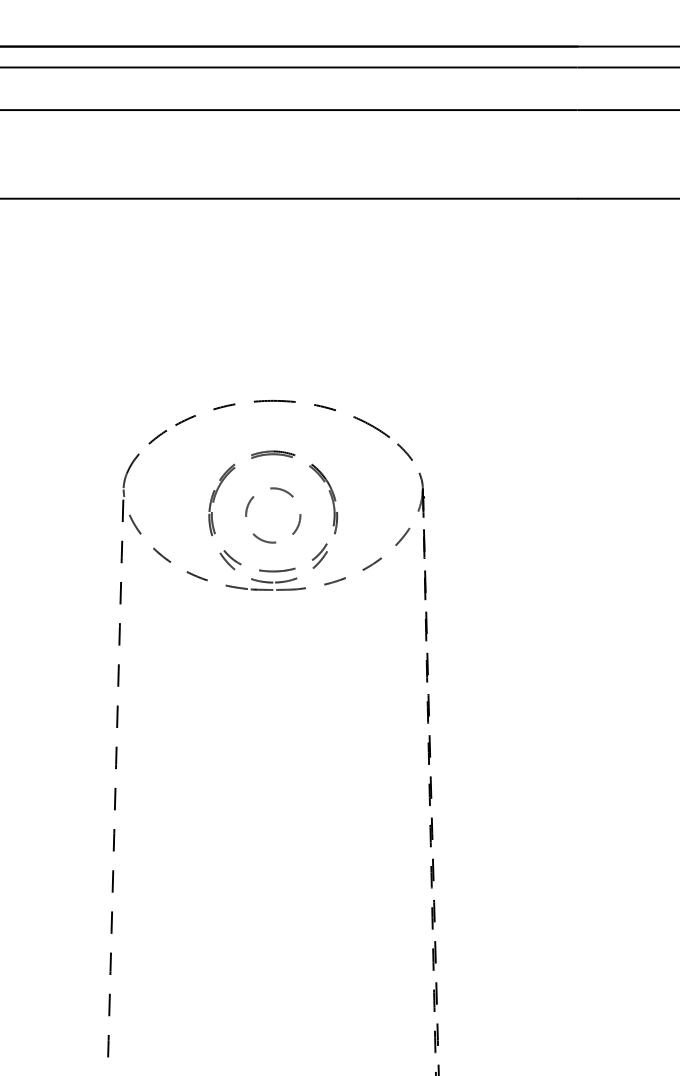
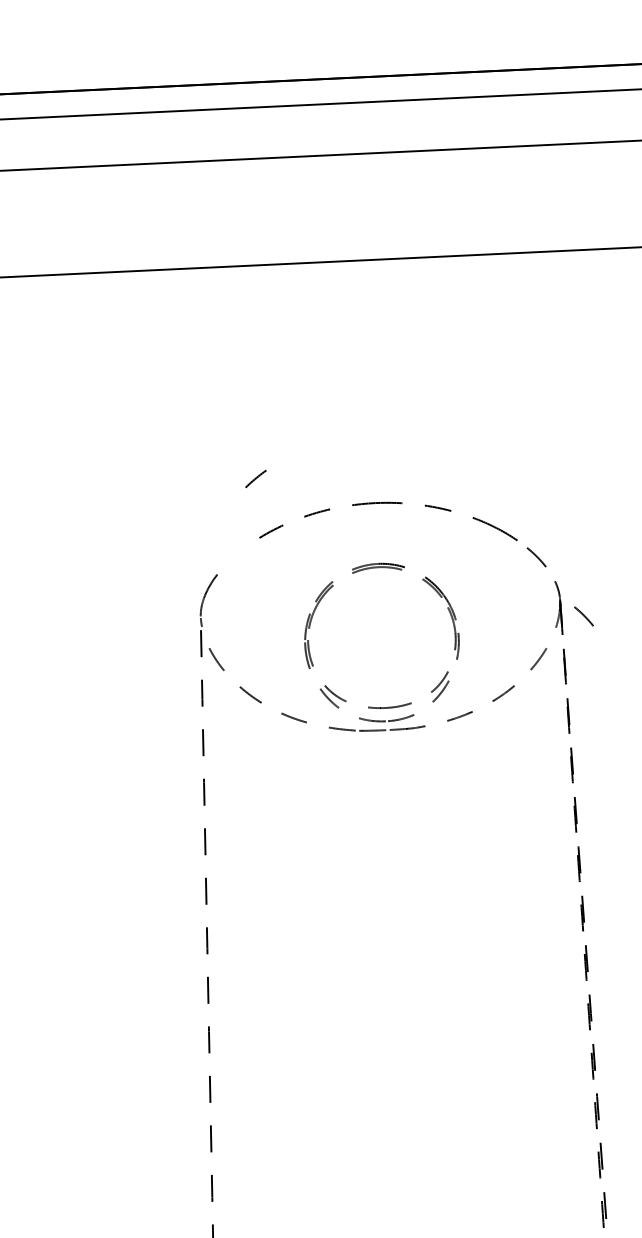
line: (157, 436) -> (255, 478), moved
line: (441, 502) -> (583, 615), added
part: (297, 524) -> (411, 650), removed

